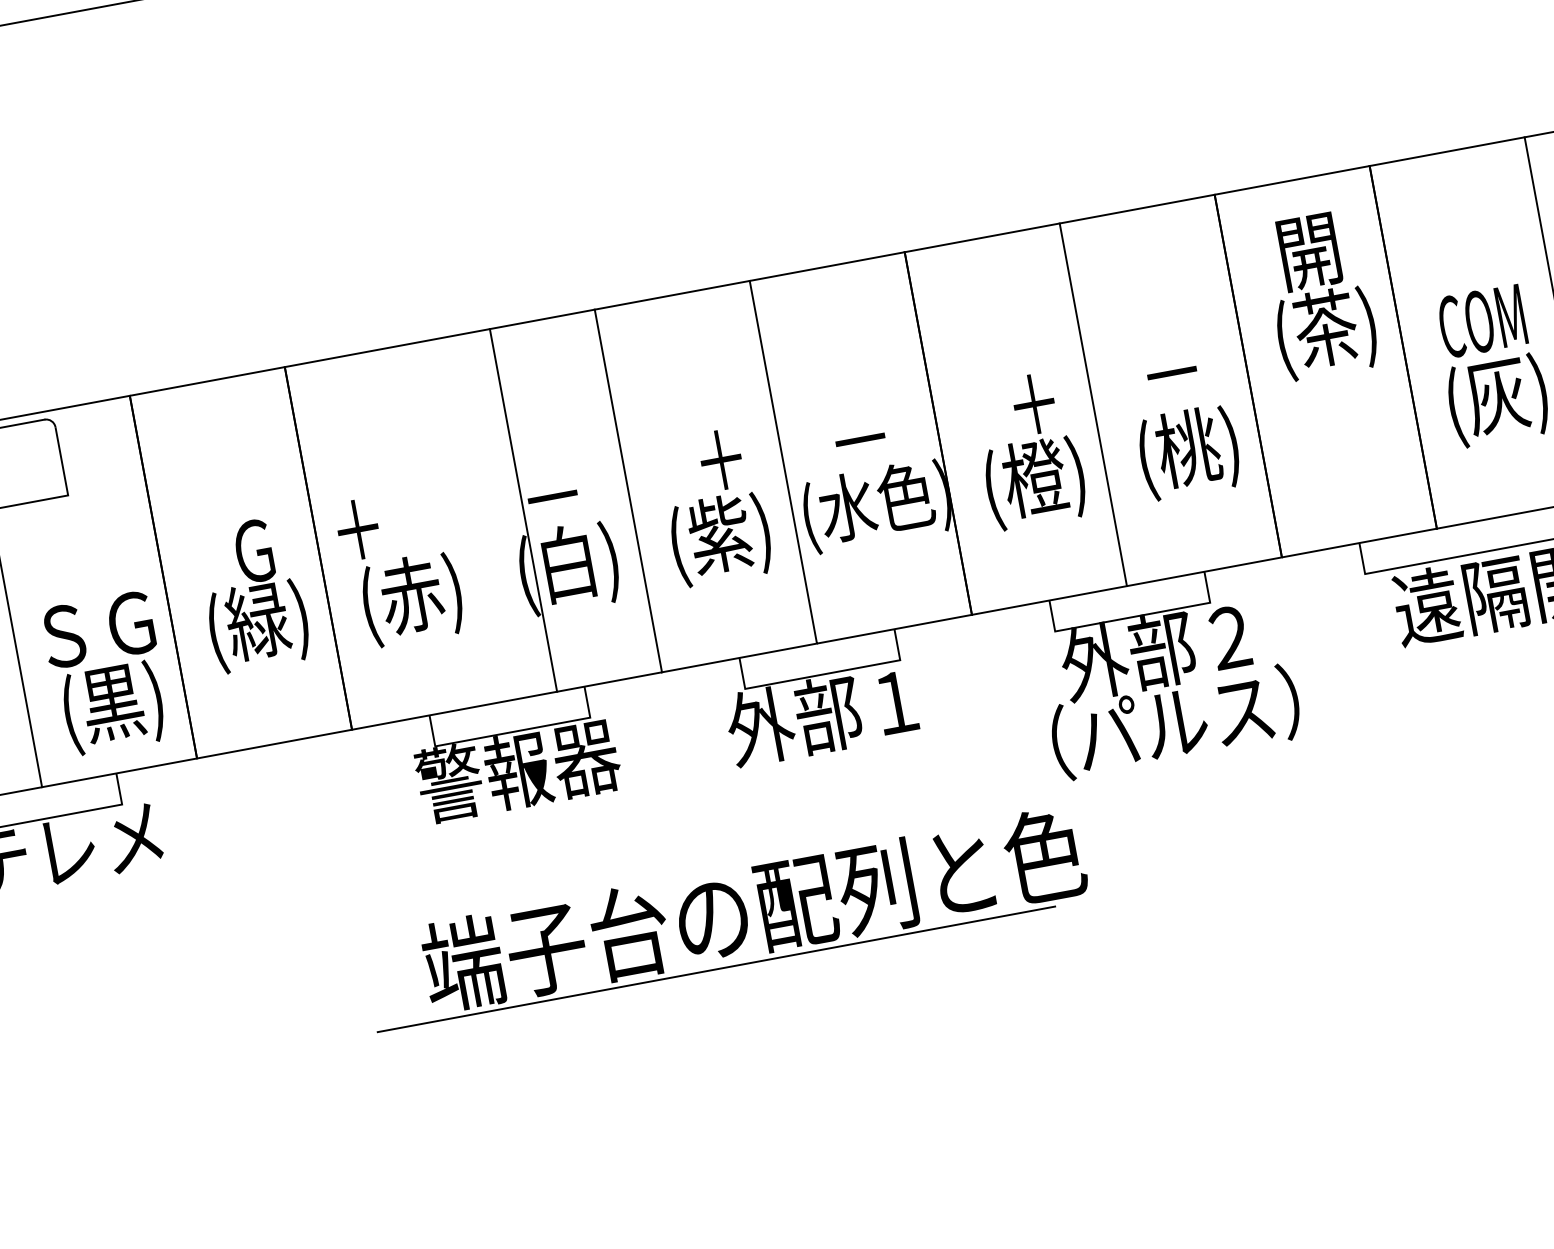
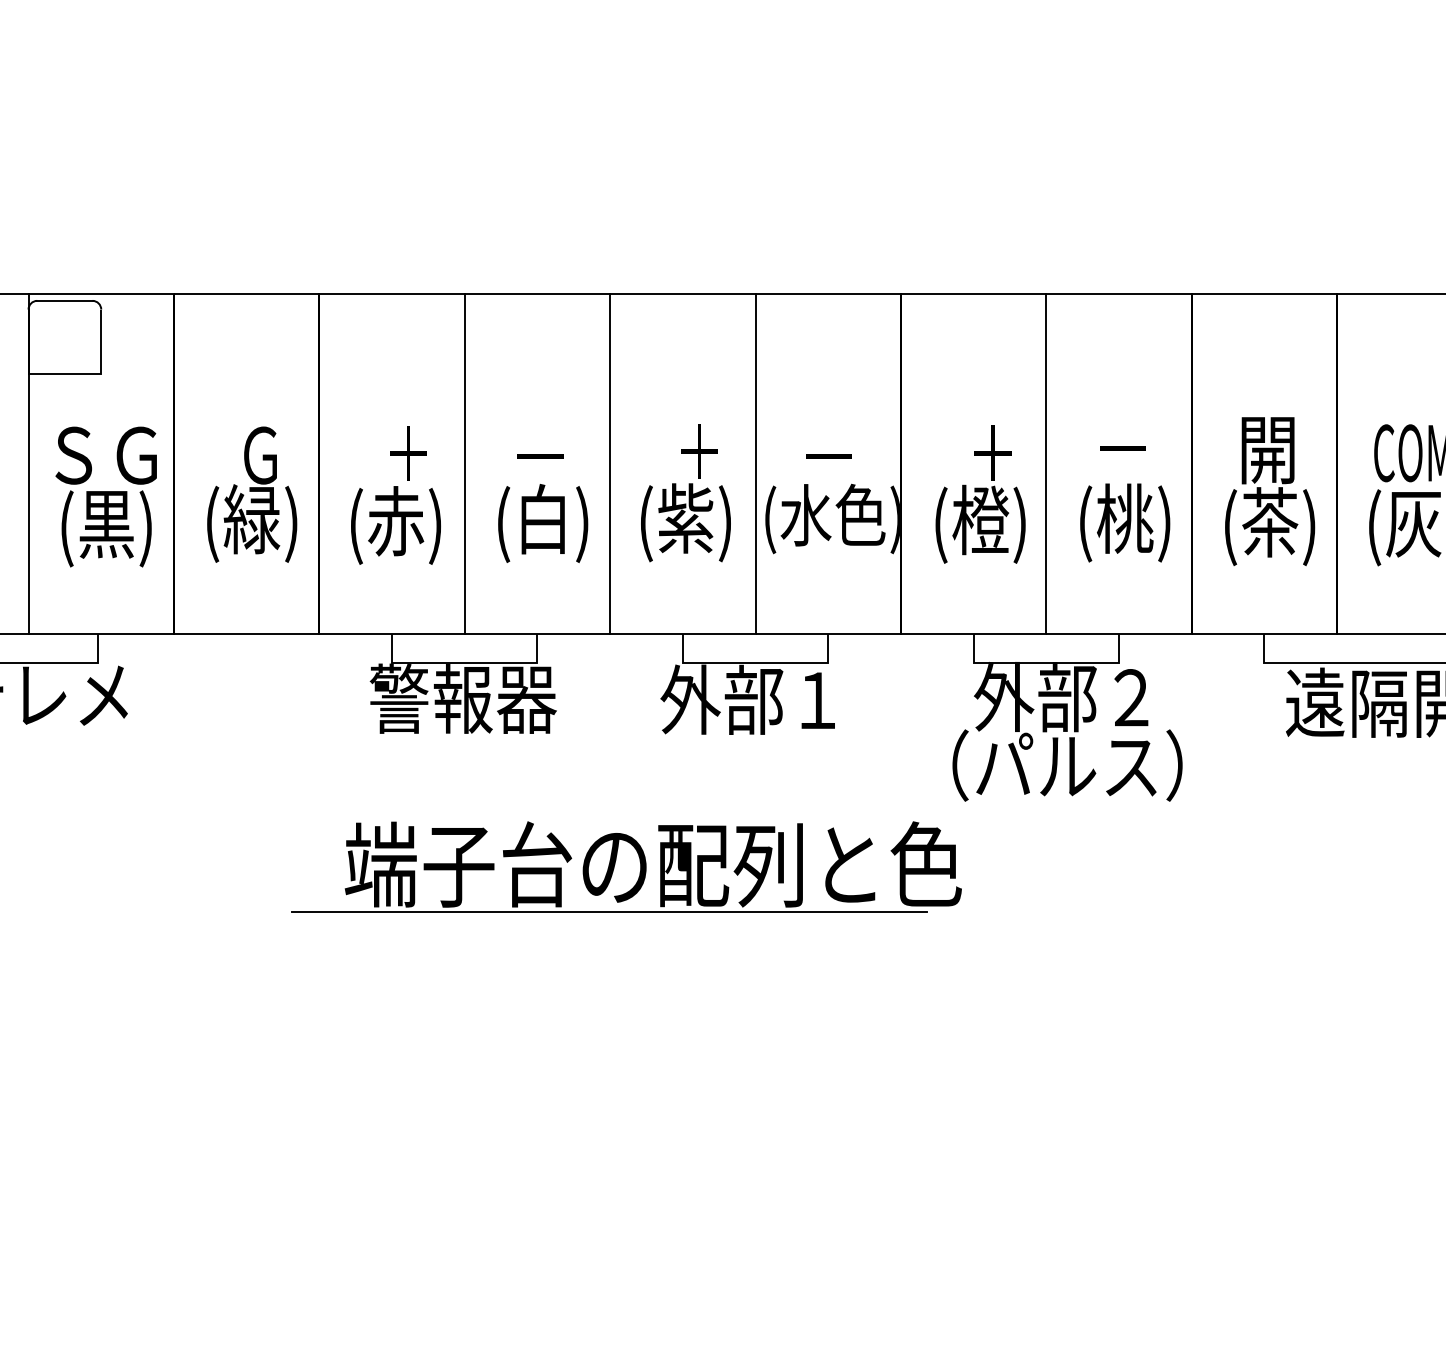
text: (1320, 295) -> (1270, 491), moved
line: (523, 510) -> (464, 463), moved
text: (358, 529) -> (408, 453), moved
text: (105, 673) -> (105, 496), moved

